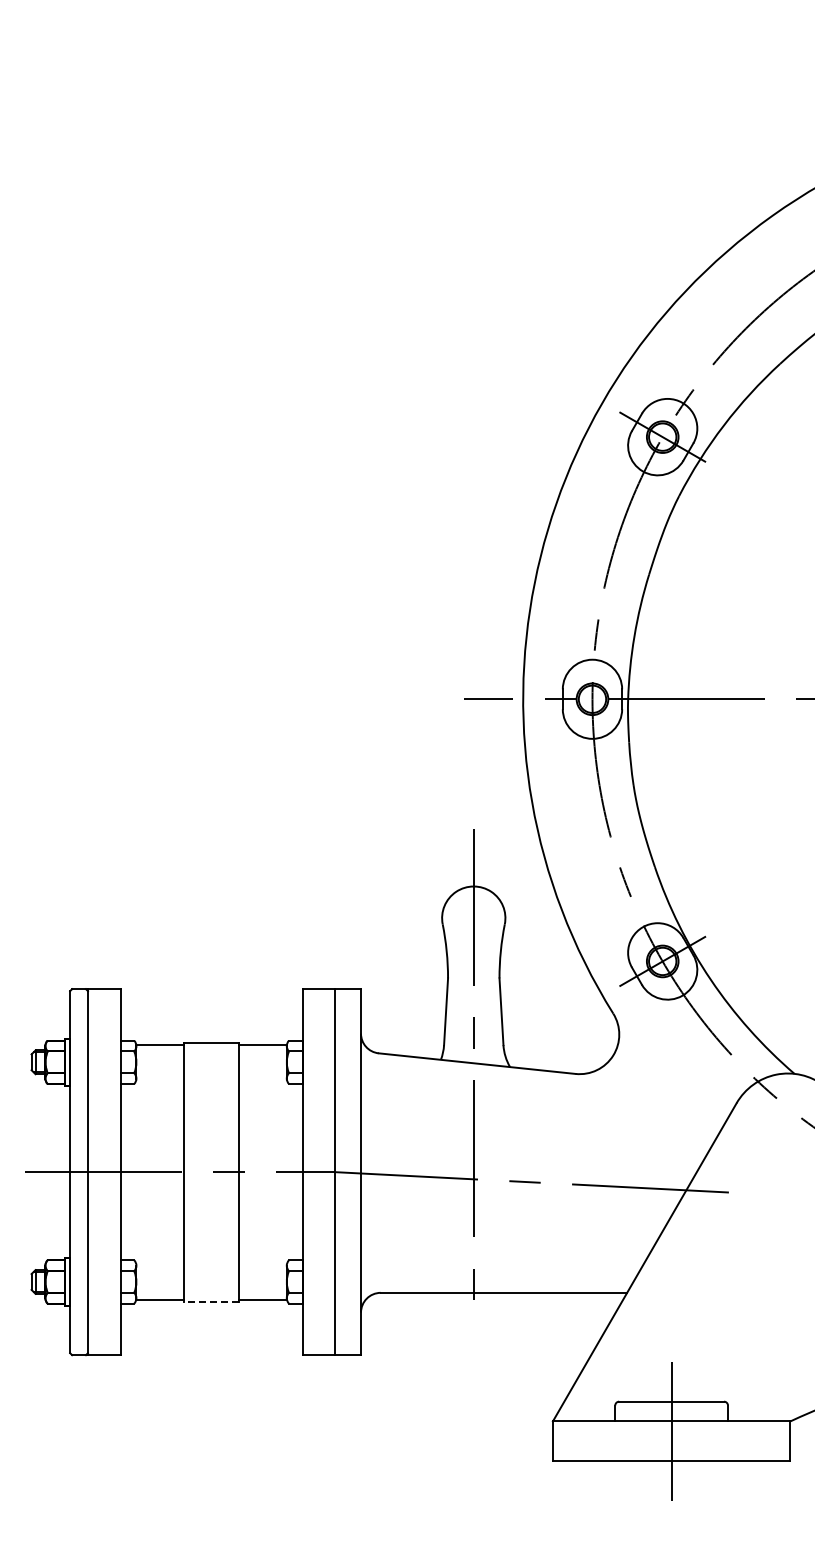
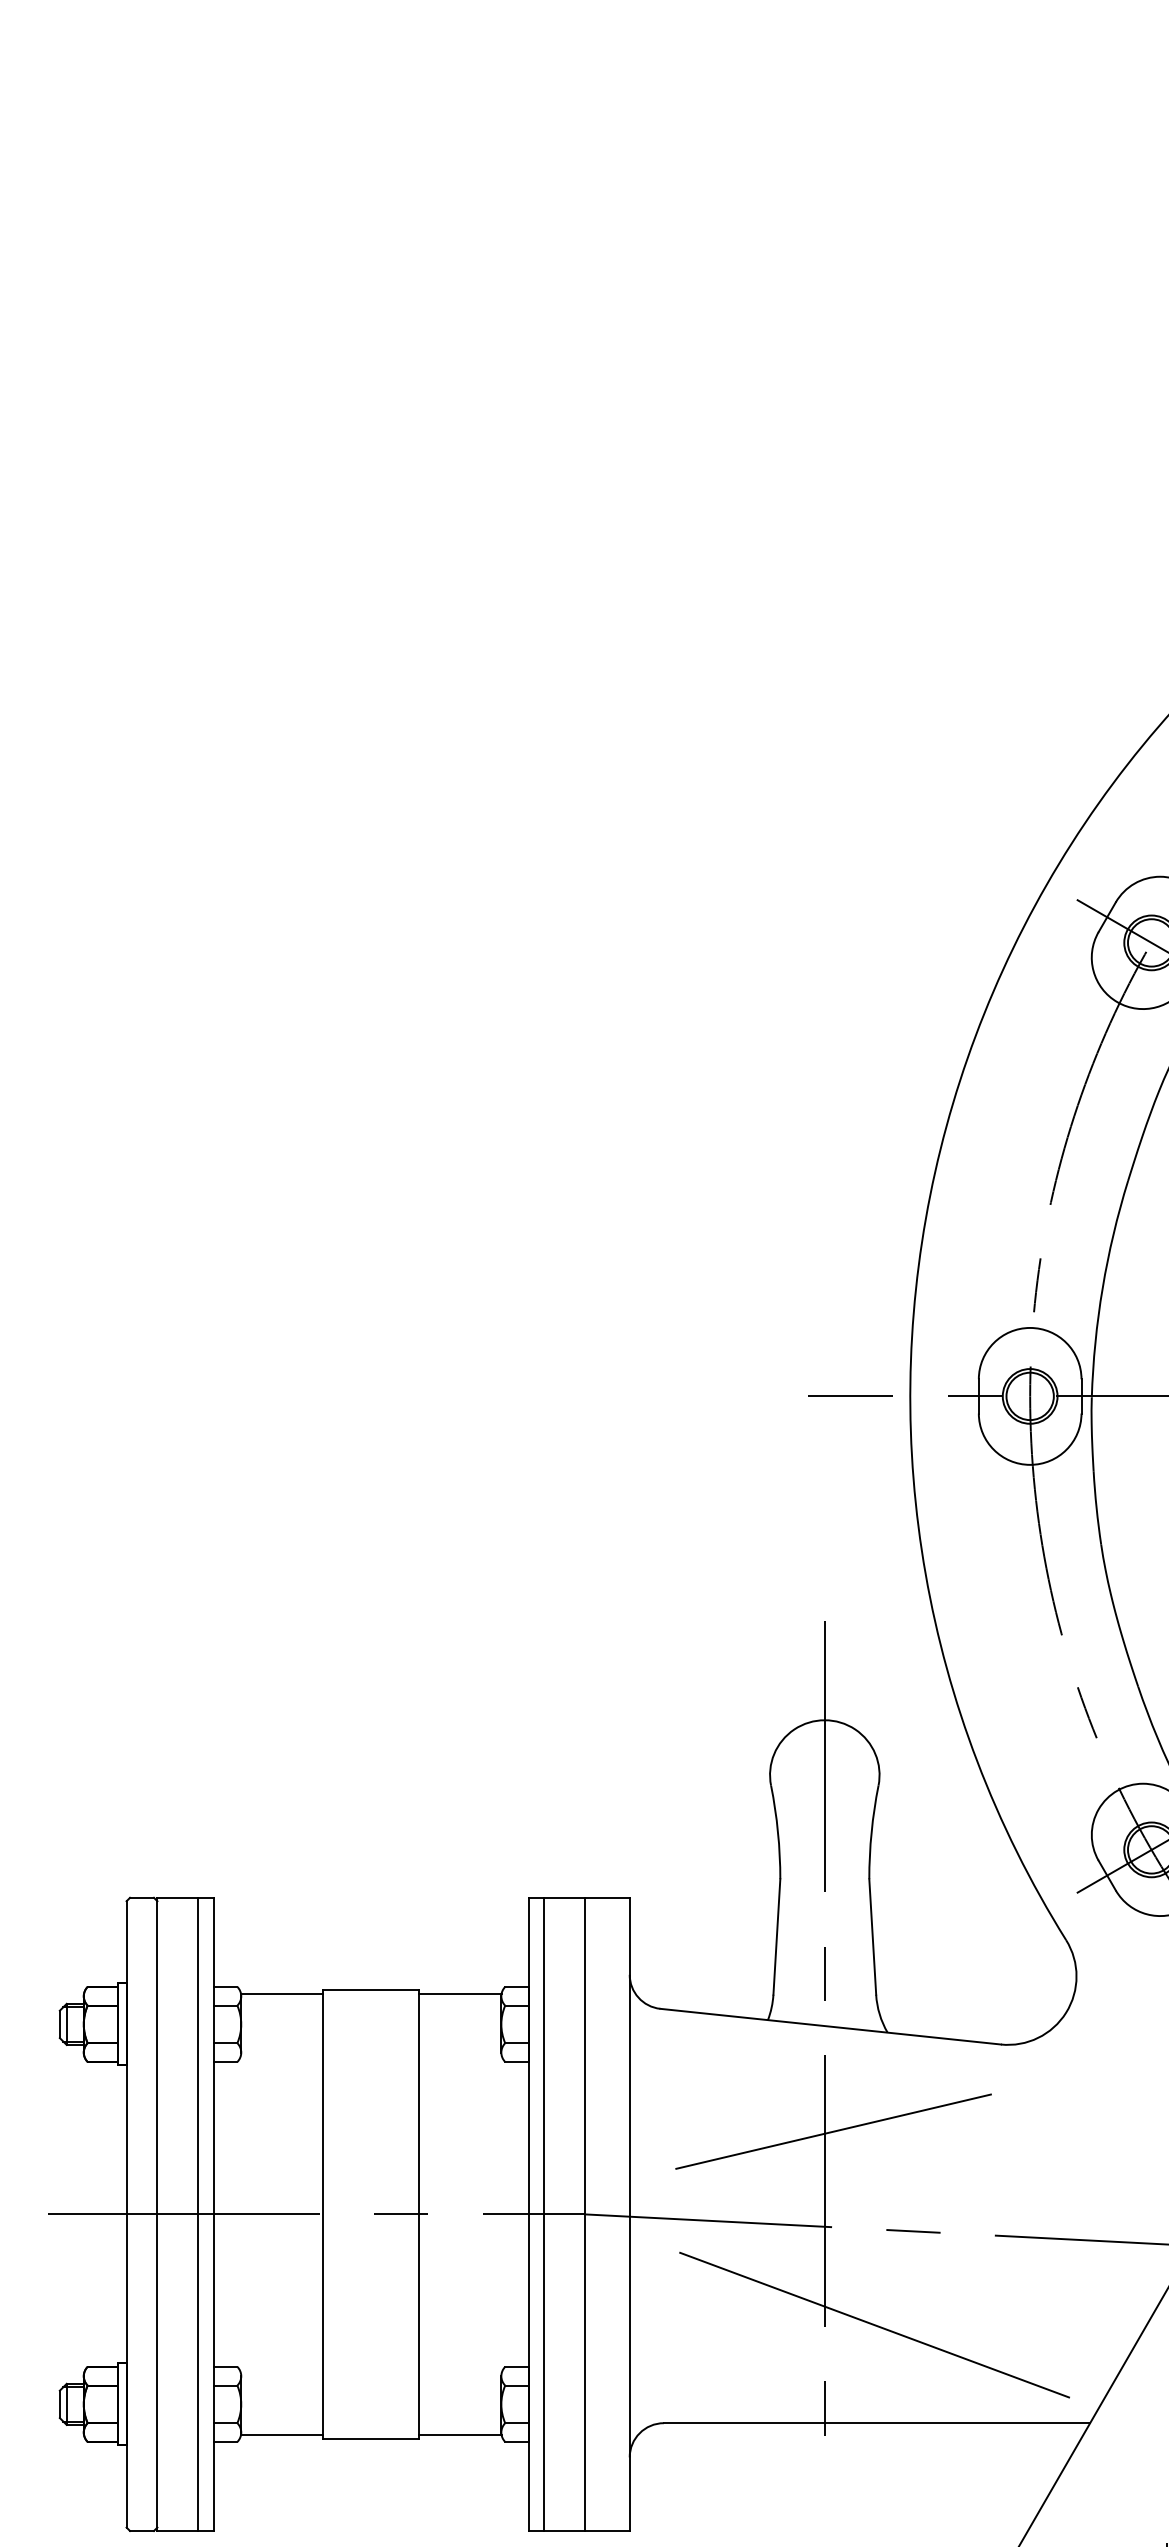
line: (478, 1123) -> (832, 2130), added
line: (111, 1172) -> (198, 2214), added
line: (311, 1172) -> (544, 2214), added
line: (502, 1235) -> (874, 2323), added
line: (211, 1301) -> (371, 2438), dashed -> solid

